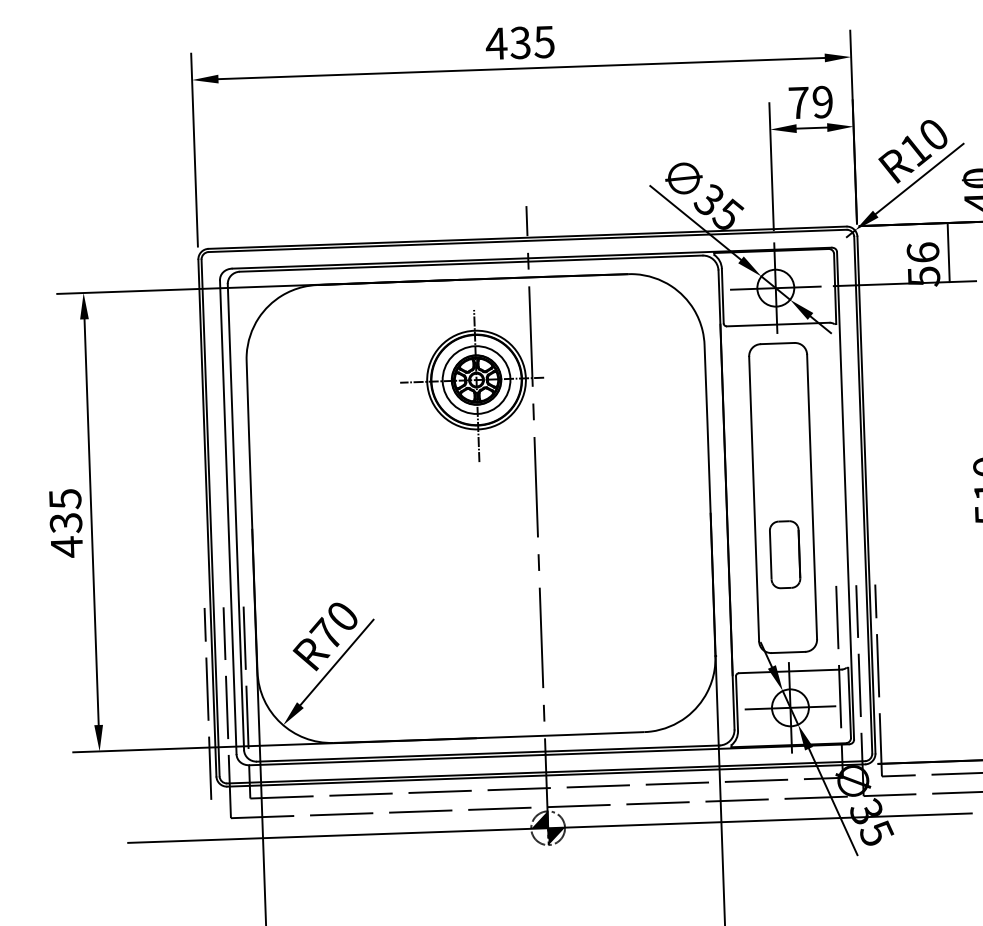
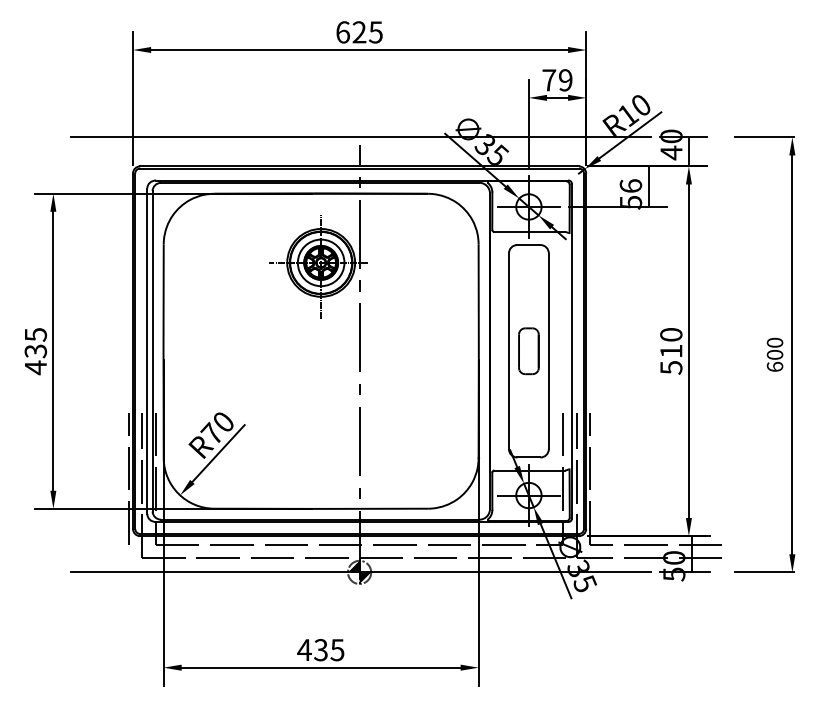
text: (507, 43) -> (350, 32), 435 -> 625
line: (527, 195) -> (360, 137), added
part: (784, 555) -> (528, 351), moved

